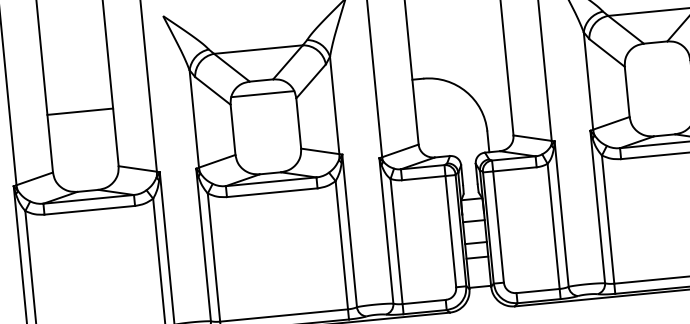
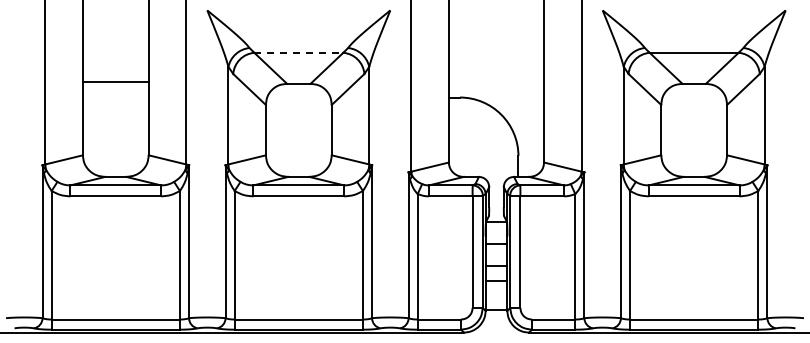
line: (259, 49) -> (299, 52), solid -> dashed
line: (262, 94) -> (298, 97), removed
line: (79, 111) -> (115, 81), moved

